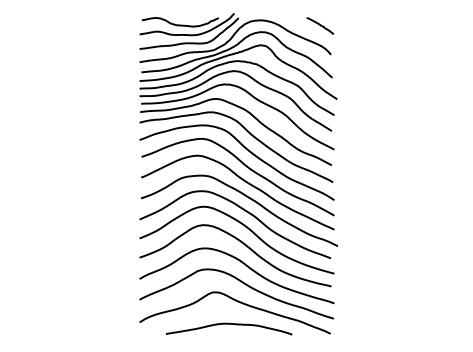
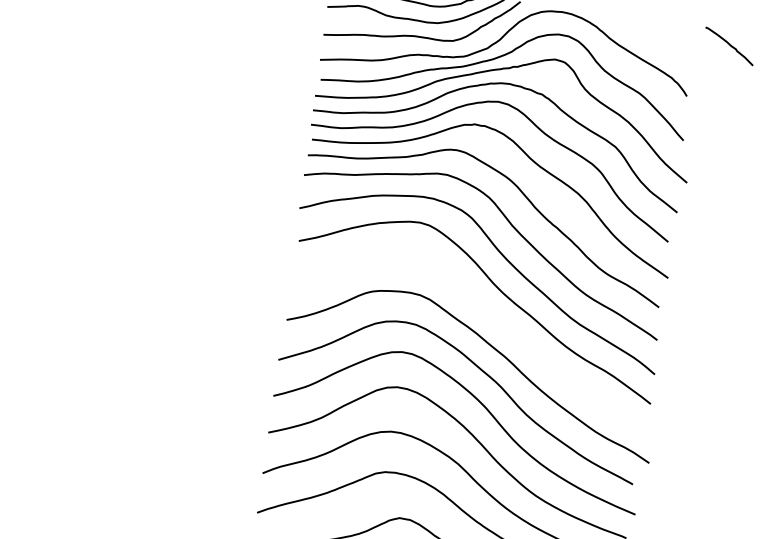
line: (320, 25) -> (729, 45), moved
curve: (243, 181) -> (486, 314), removed

